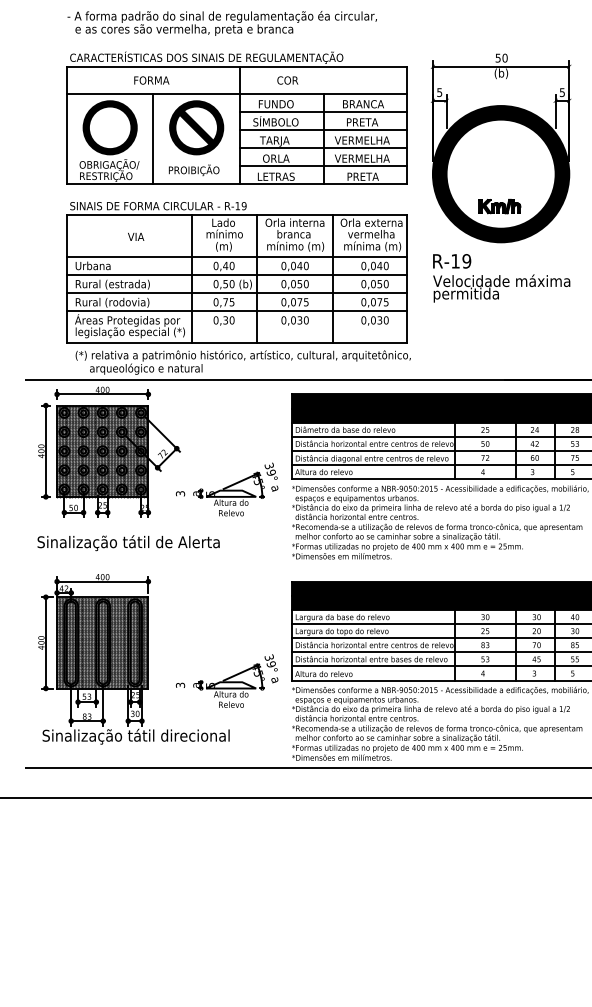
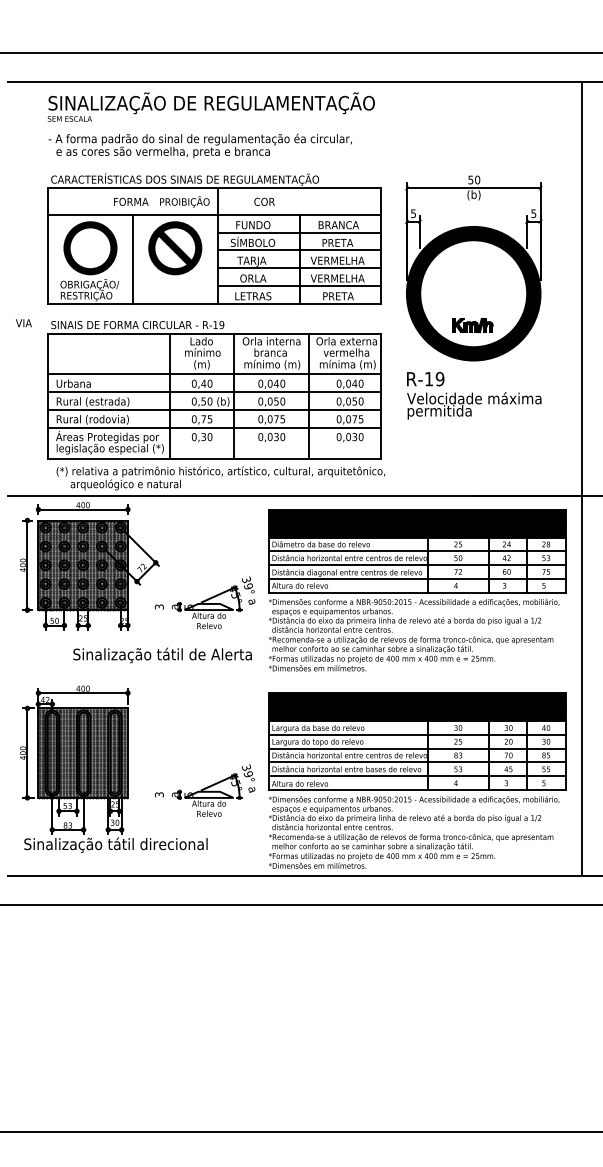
text: (193, 169) -> (184, 201), moved
text: (135, 237) -> (23, 323), moved
text: (128, 543) -> (162, 655), moved

